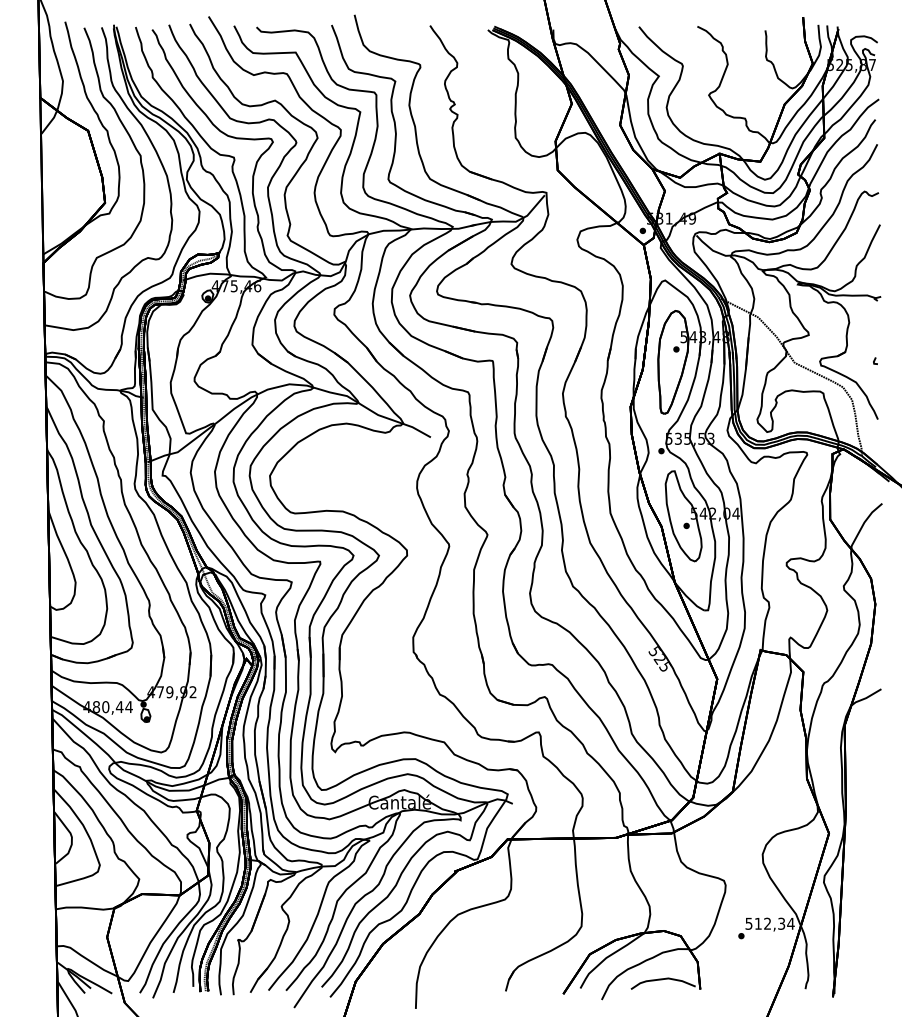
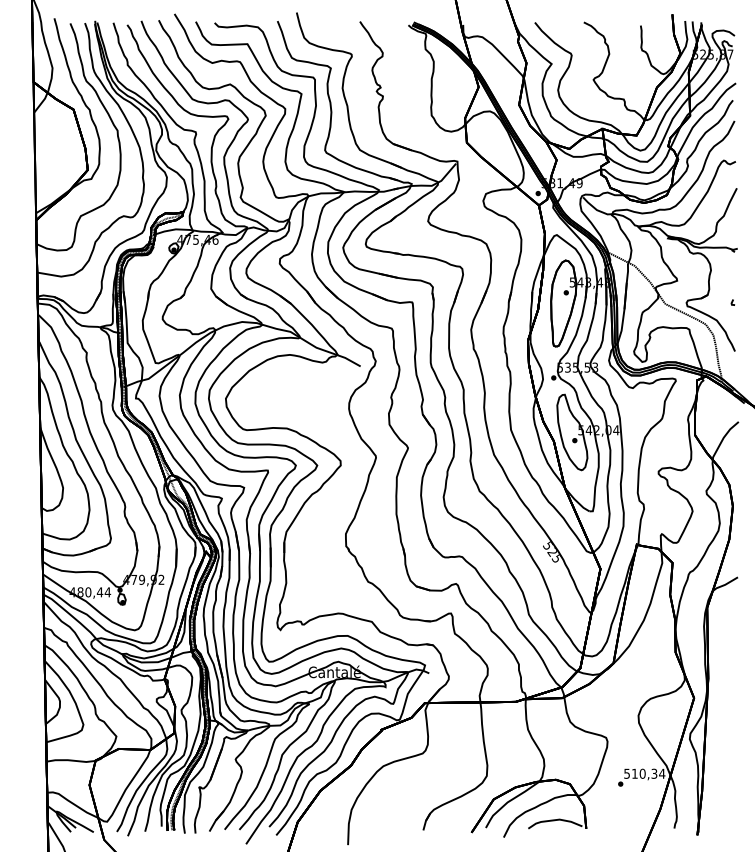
text: (767, 923) -> (642, 773), 512,34 -> 510,34

